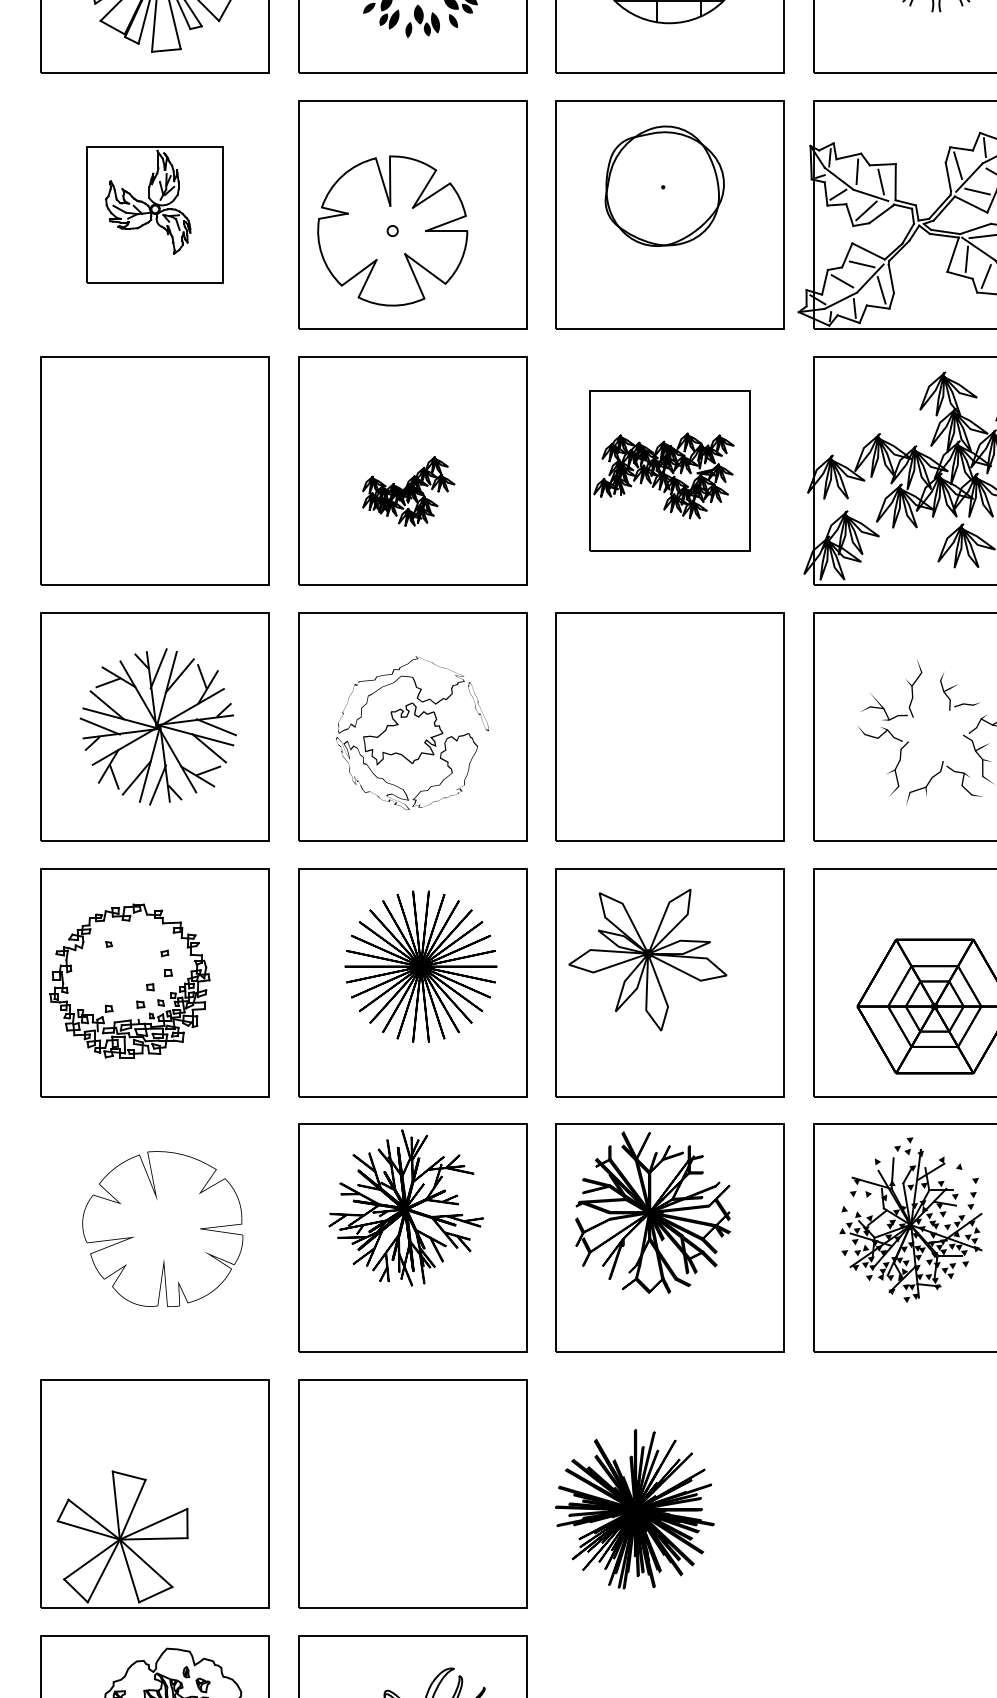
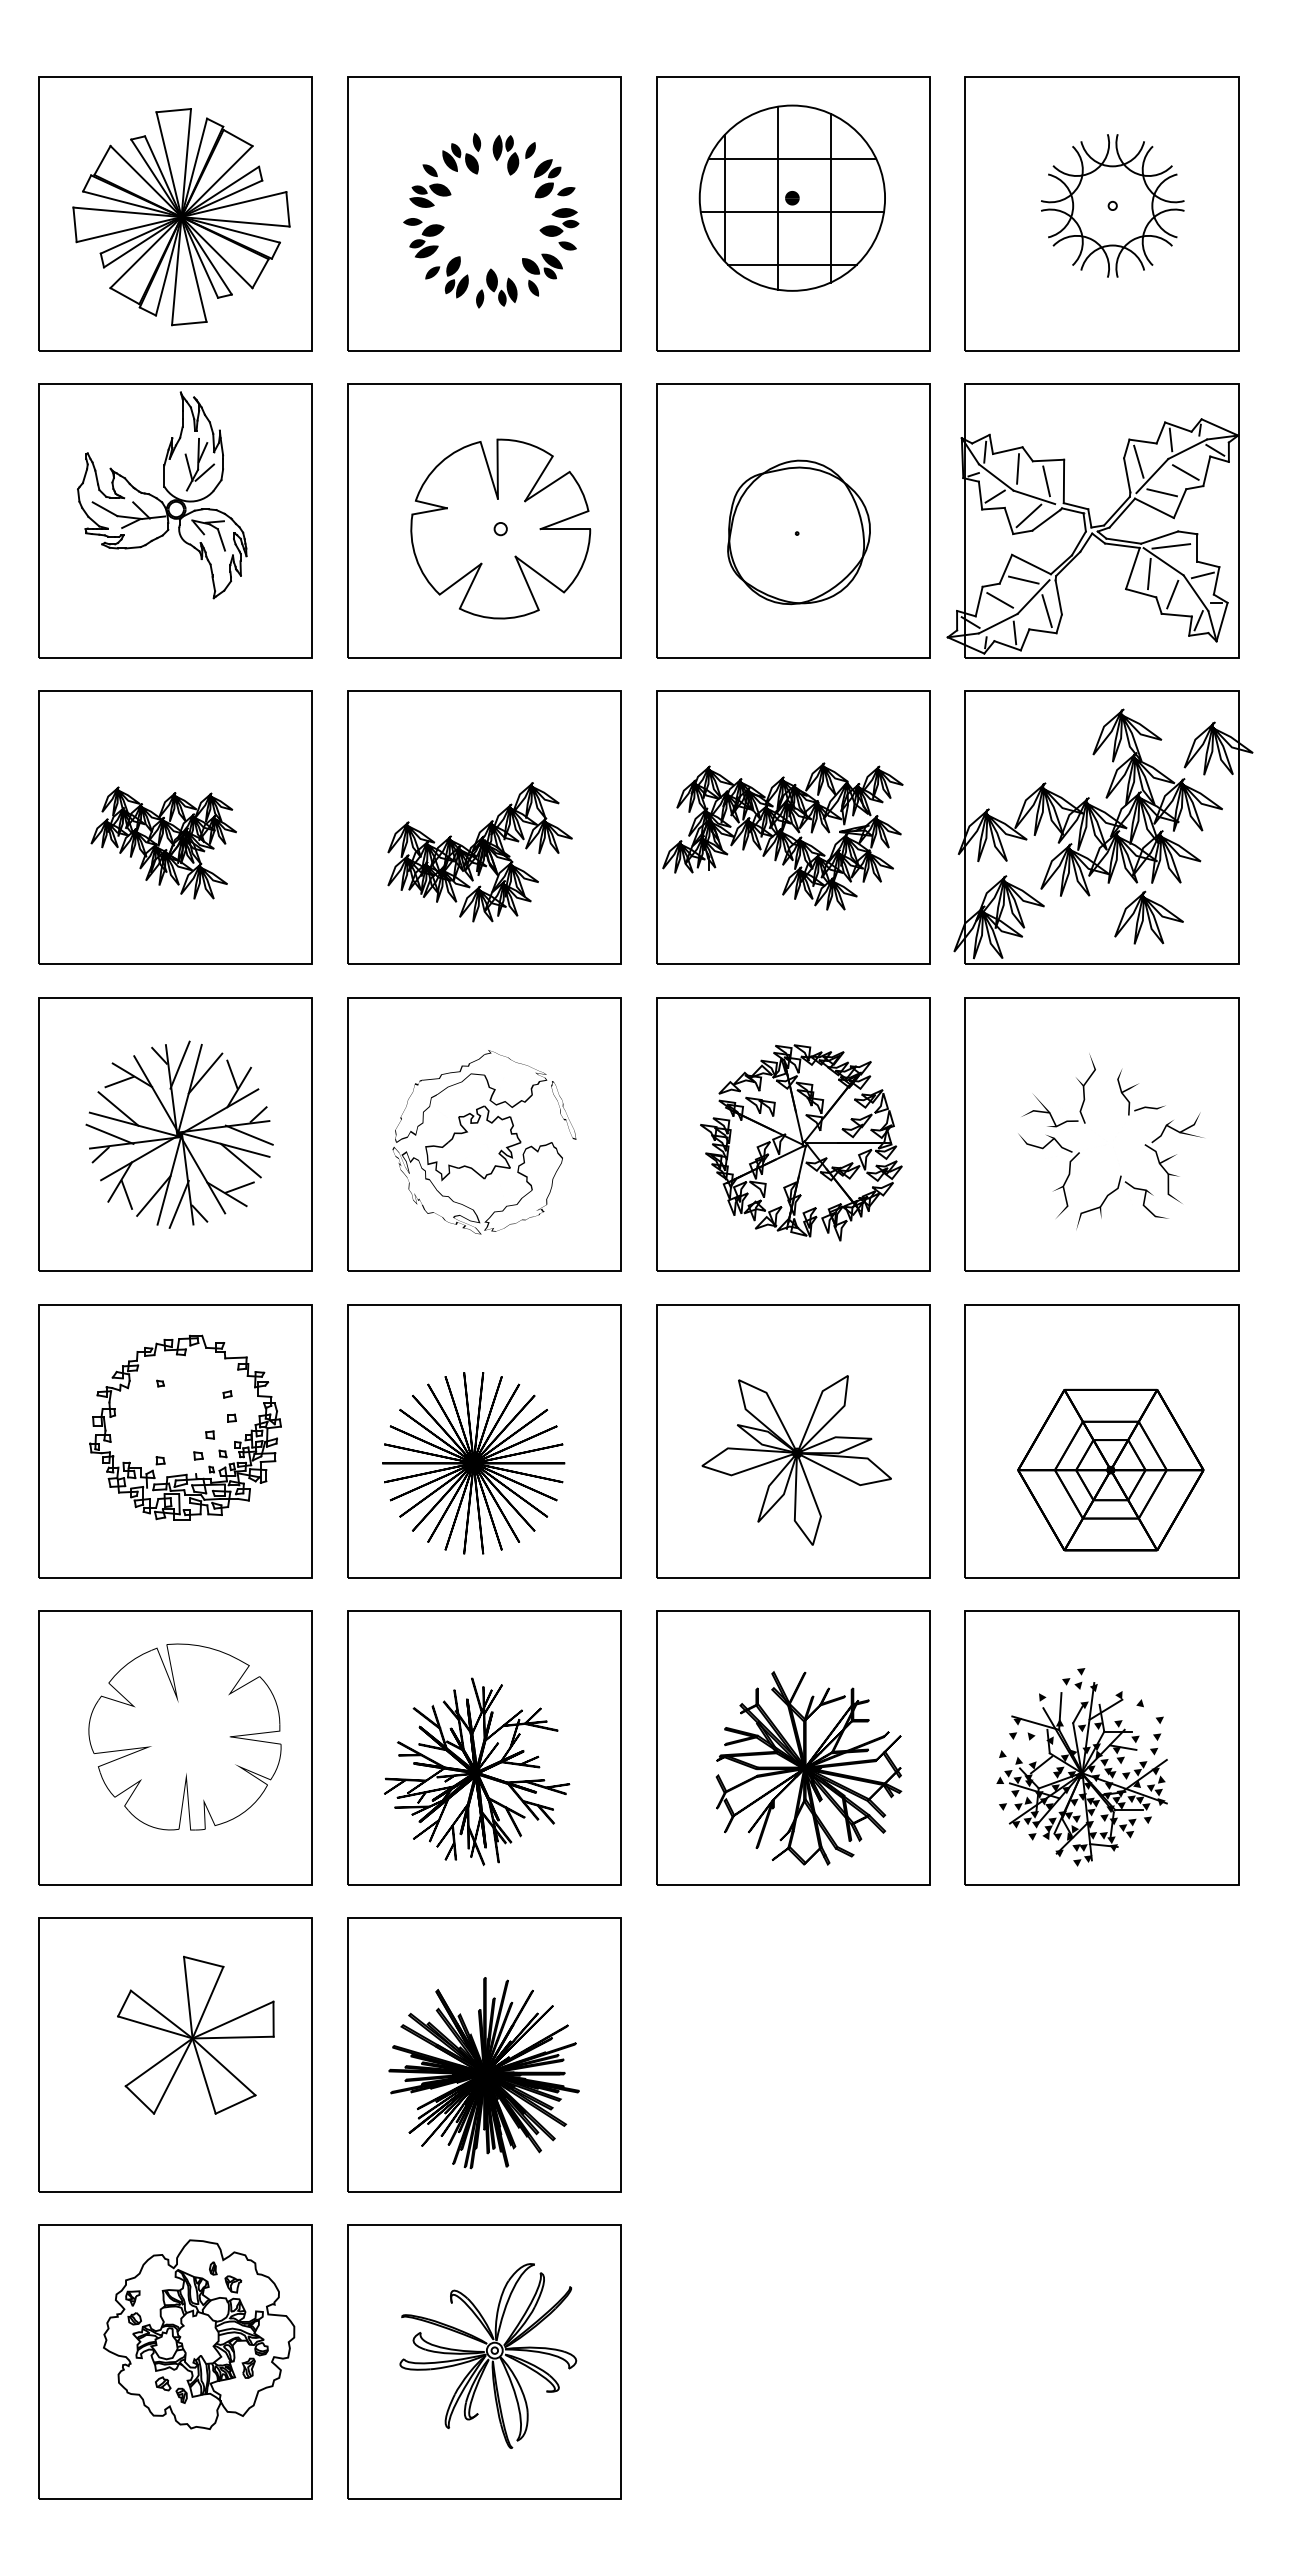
part: (664, 186) -> (798, 532), moved
part: (154, 214) -> (175, 520), size x1.67
part: (392, 230) -> (500, 528), moved
part: (670, 470) -> (793, 827), size x1.43
part: (144, 483) -> (163, 842), added
part: (408, 491) -> (479, 852), size x1.67
part: (676, 733) -> (801, 1142), added
part: (647, 960) -> (796, 1460), moved
part: (420, 966) -> (473, 1463), moved
part: (129, 980) -> (185, 1427), moved
part: (406, 1207) -> (477, 1771), moved
part: (652, 1212) -> (808, 1768), moved
part: (910, 1220) -> (1081, 1767), moved
part: (154, 1237) -> (175, 1747), added
part: (634, 1509) -> (483, 2073), moved
part: (122, 1536) -> (195, 2034), moved

